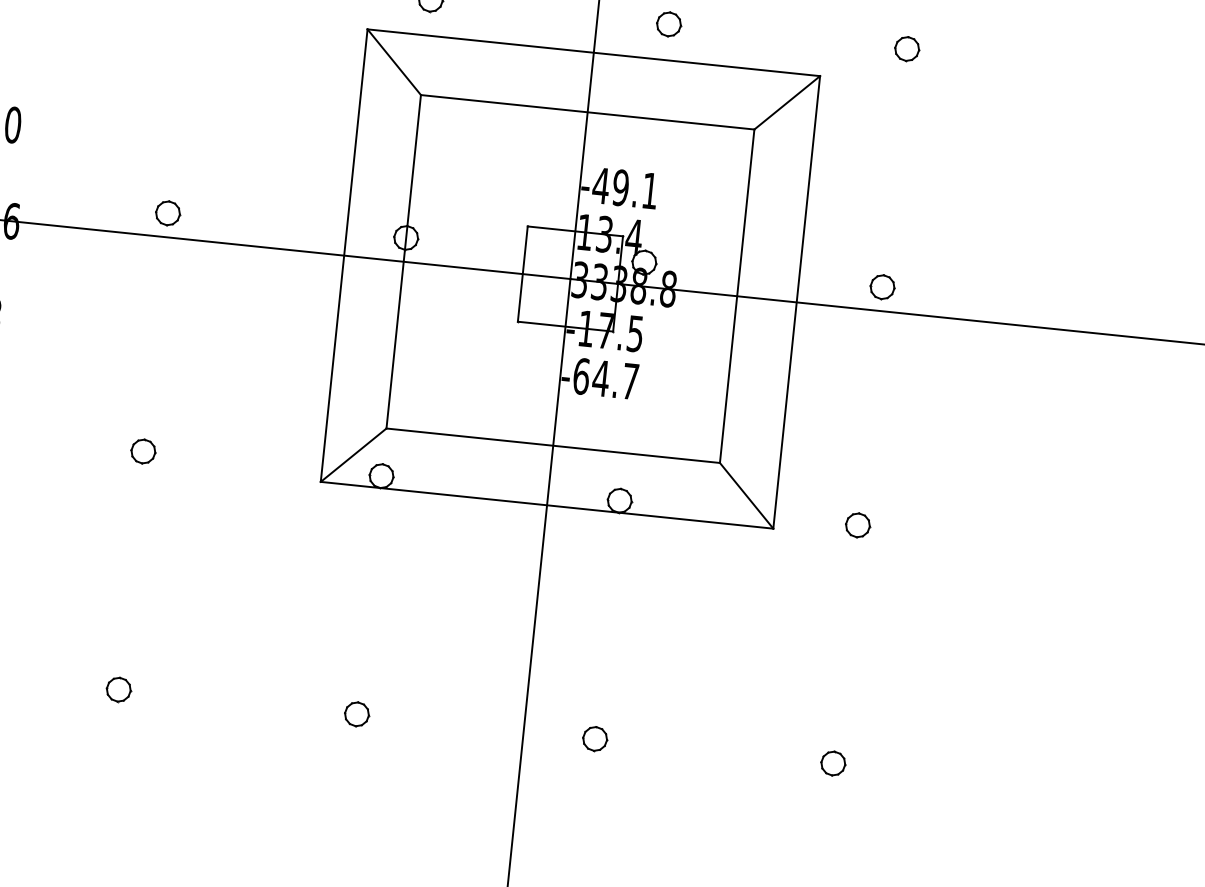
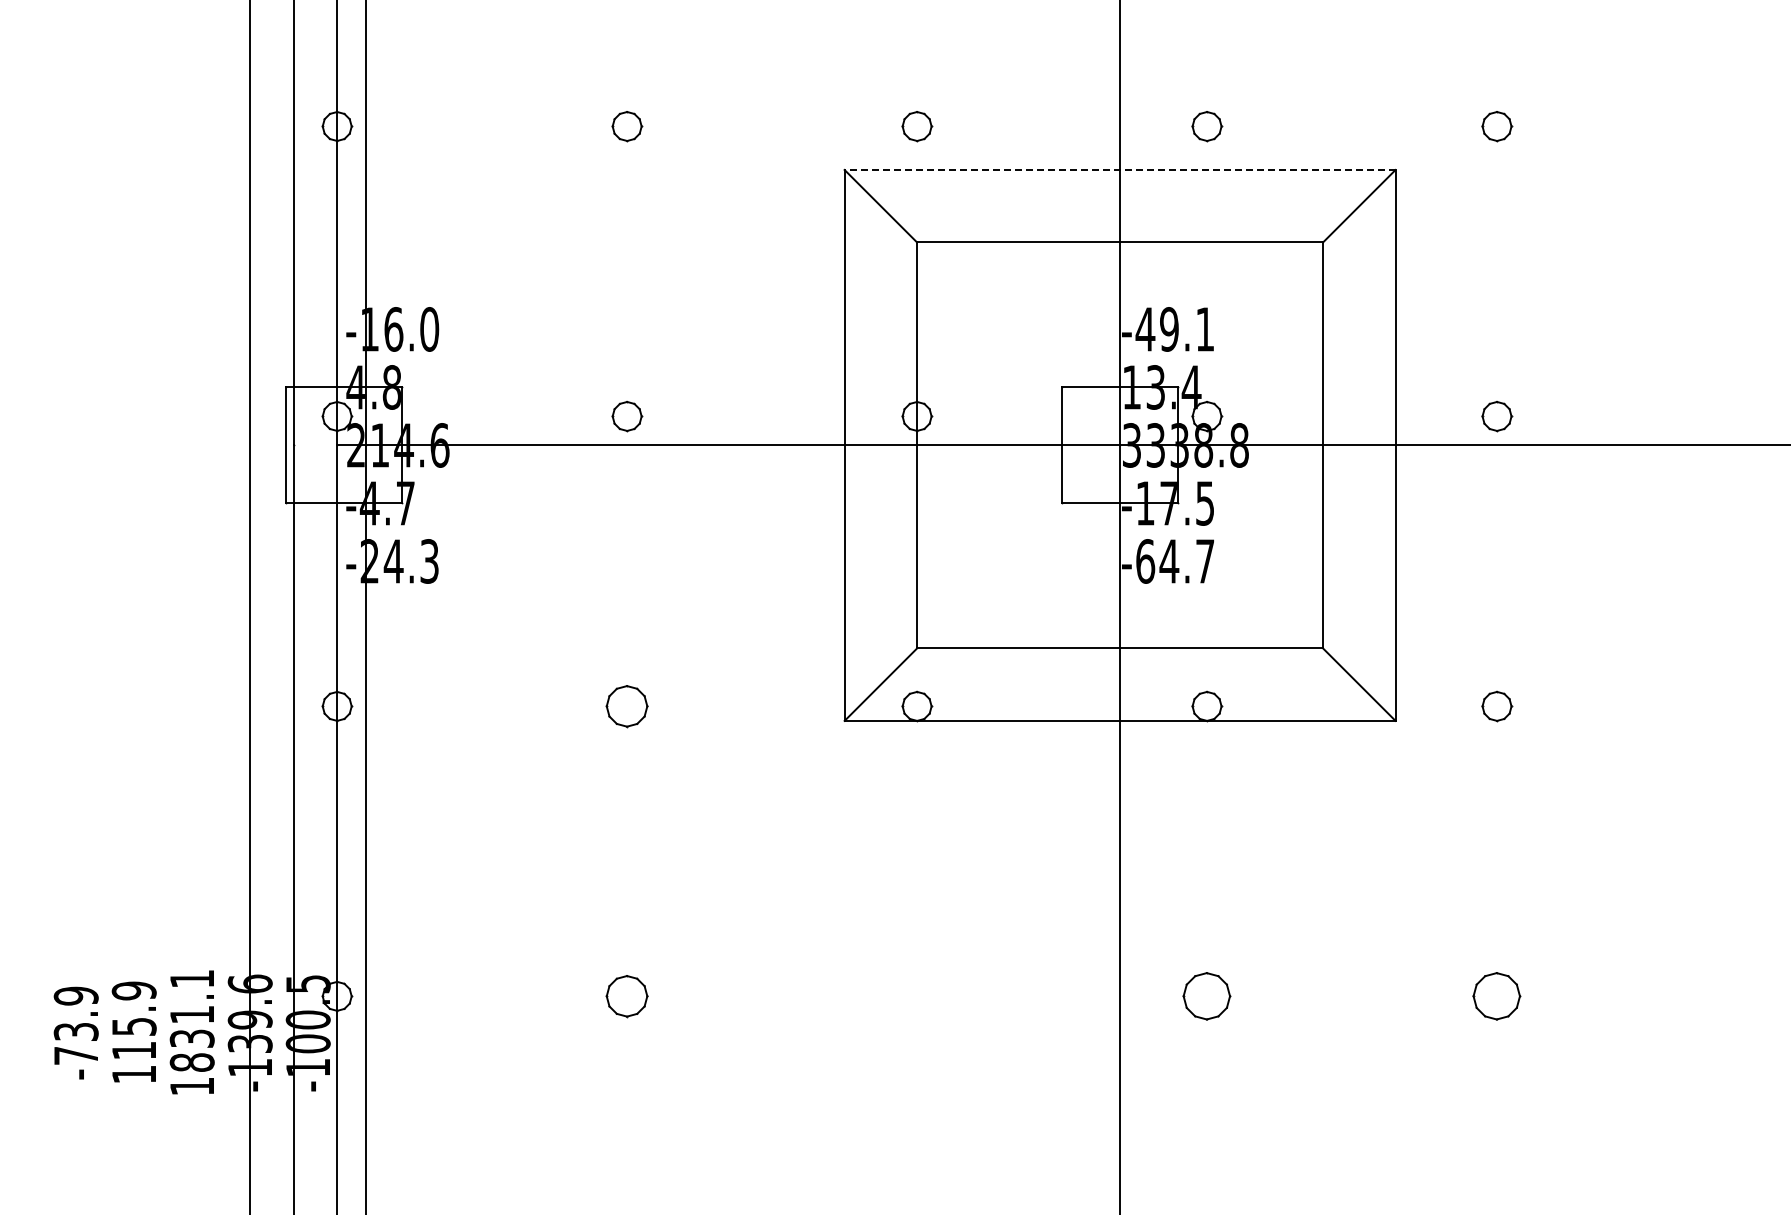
line: (593, 52) -> (1119, 169), solid -> dashed
part: (143, 451) -> (627, 706), size x1.4
part: (119, 689) -> (627, 996), size x1.4
part: (357, 714) -> (917, 996), removed
part: (595, 739) -> (1207, 996), size x1.6
part: (833, 763) -> (1497, 996), size x1.6

